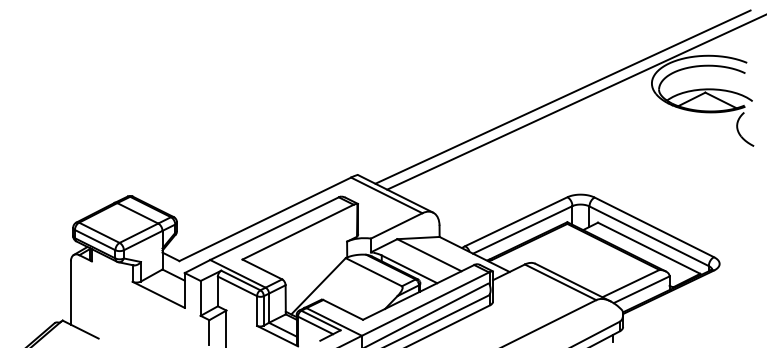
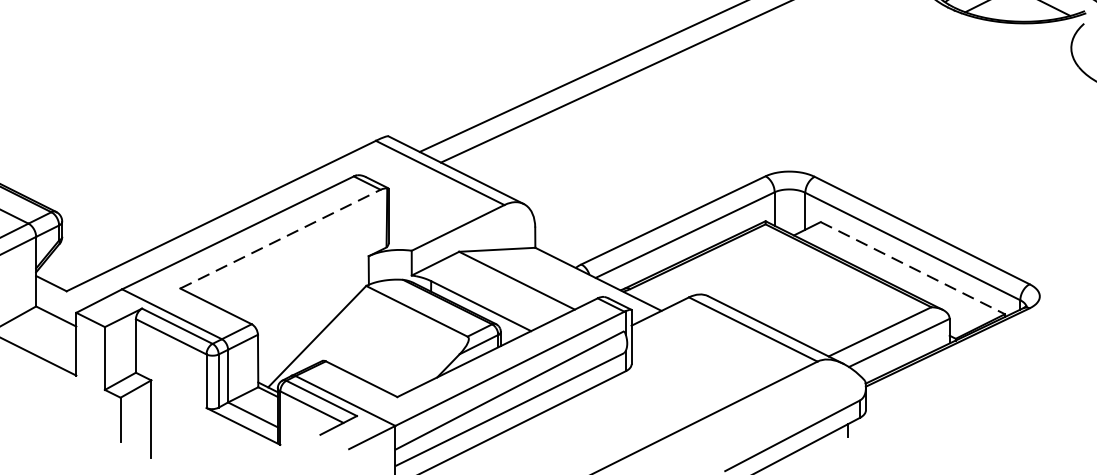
line: (298, 232) -> (281, 239), solid -> dashed
line: (649, 248) -> (913, 268), solid -> dashed

